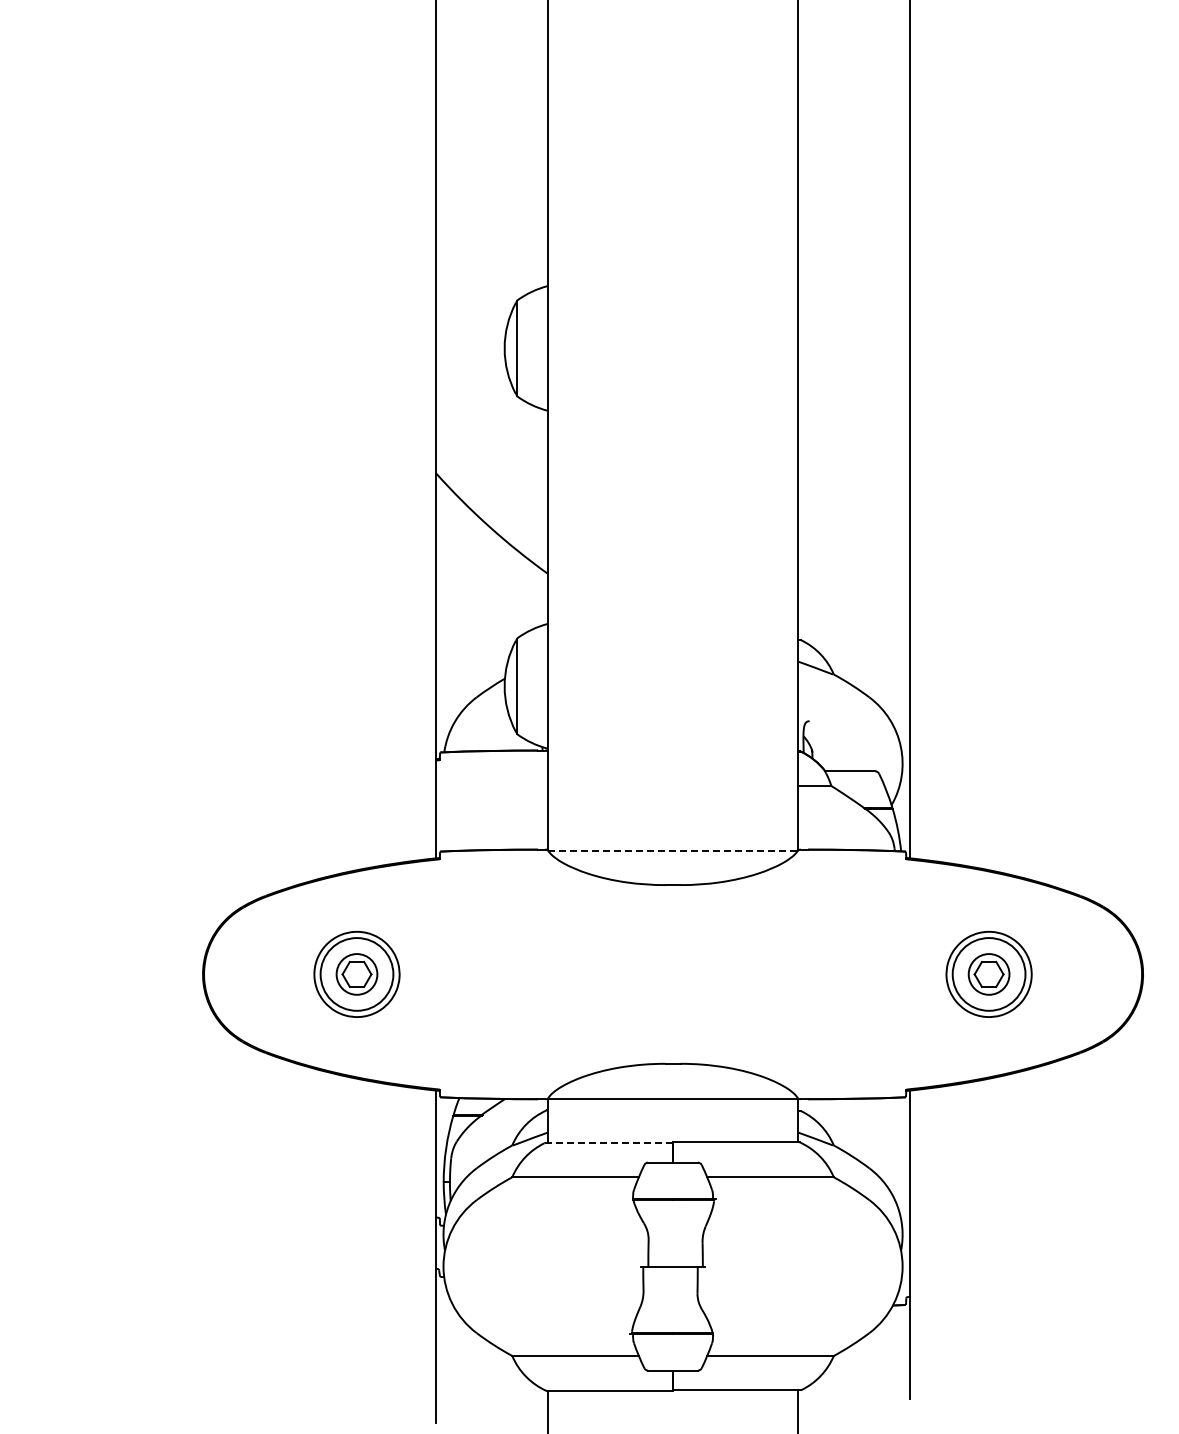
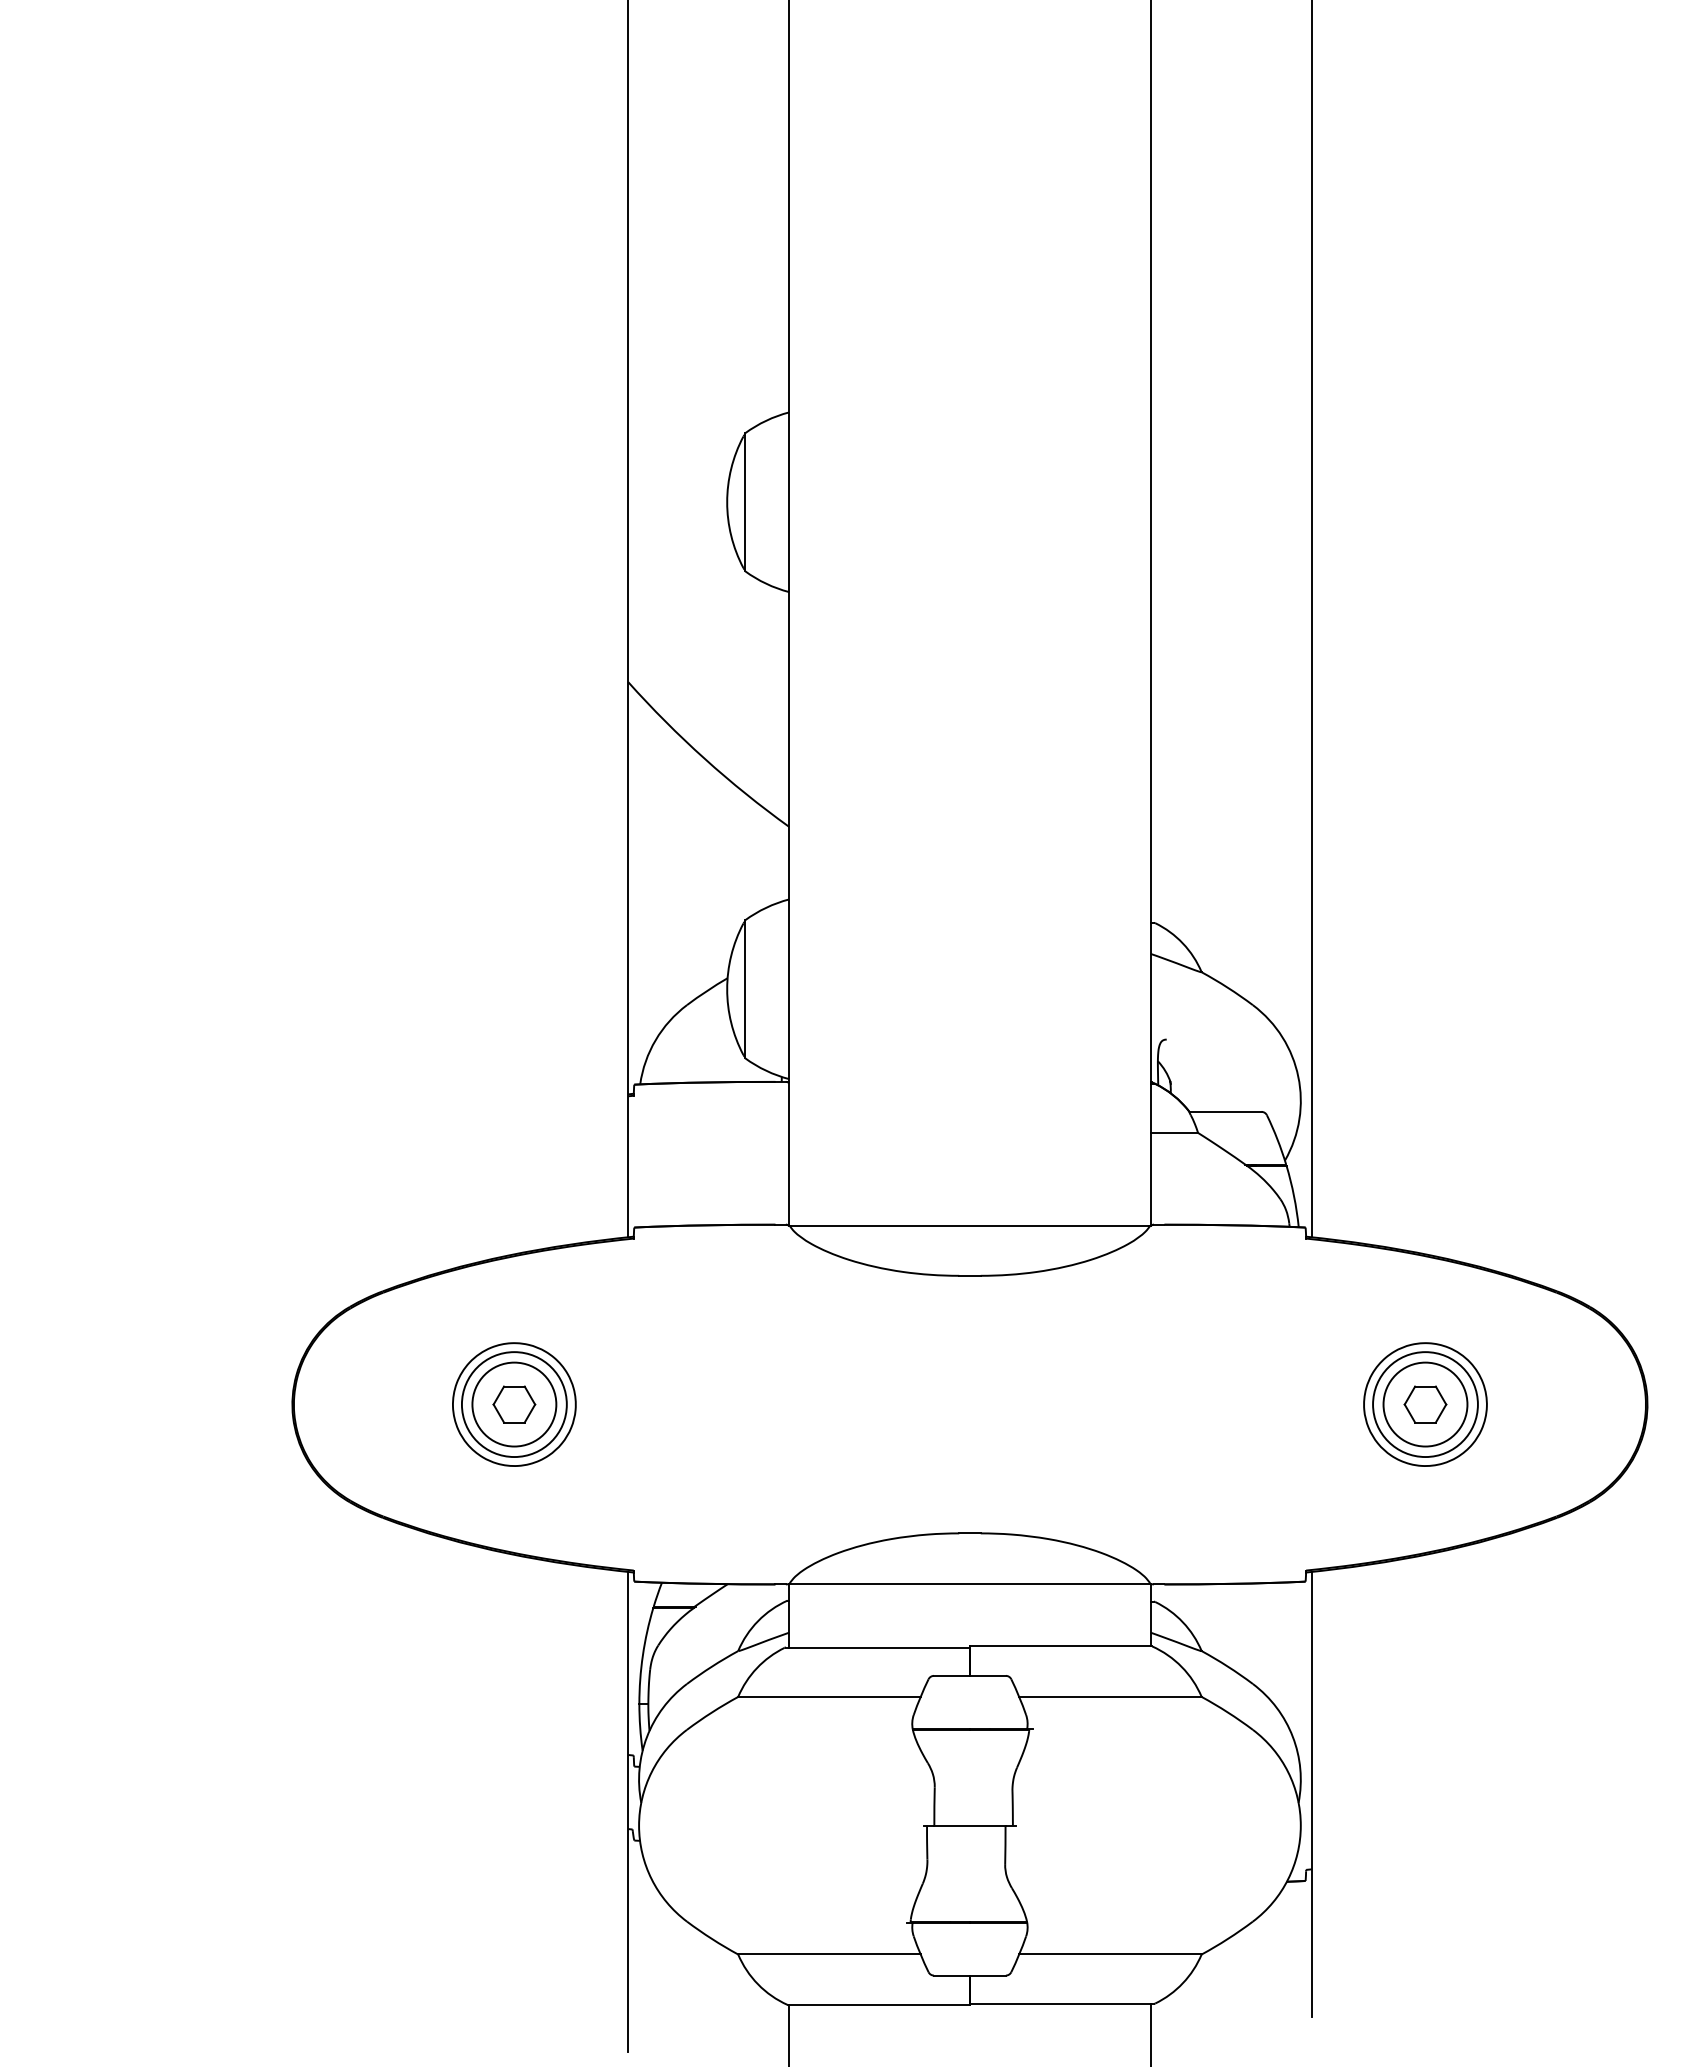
line: (672, 850) -> (969, 1225), dashed -> solid
circle: (356, 974) -> (513, 1404), size x1.43
circle: (989, 974) -> (1426, 1404), size x1.43
line: (609, 1142) -> (878, 1646), dashed -> solid

